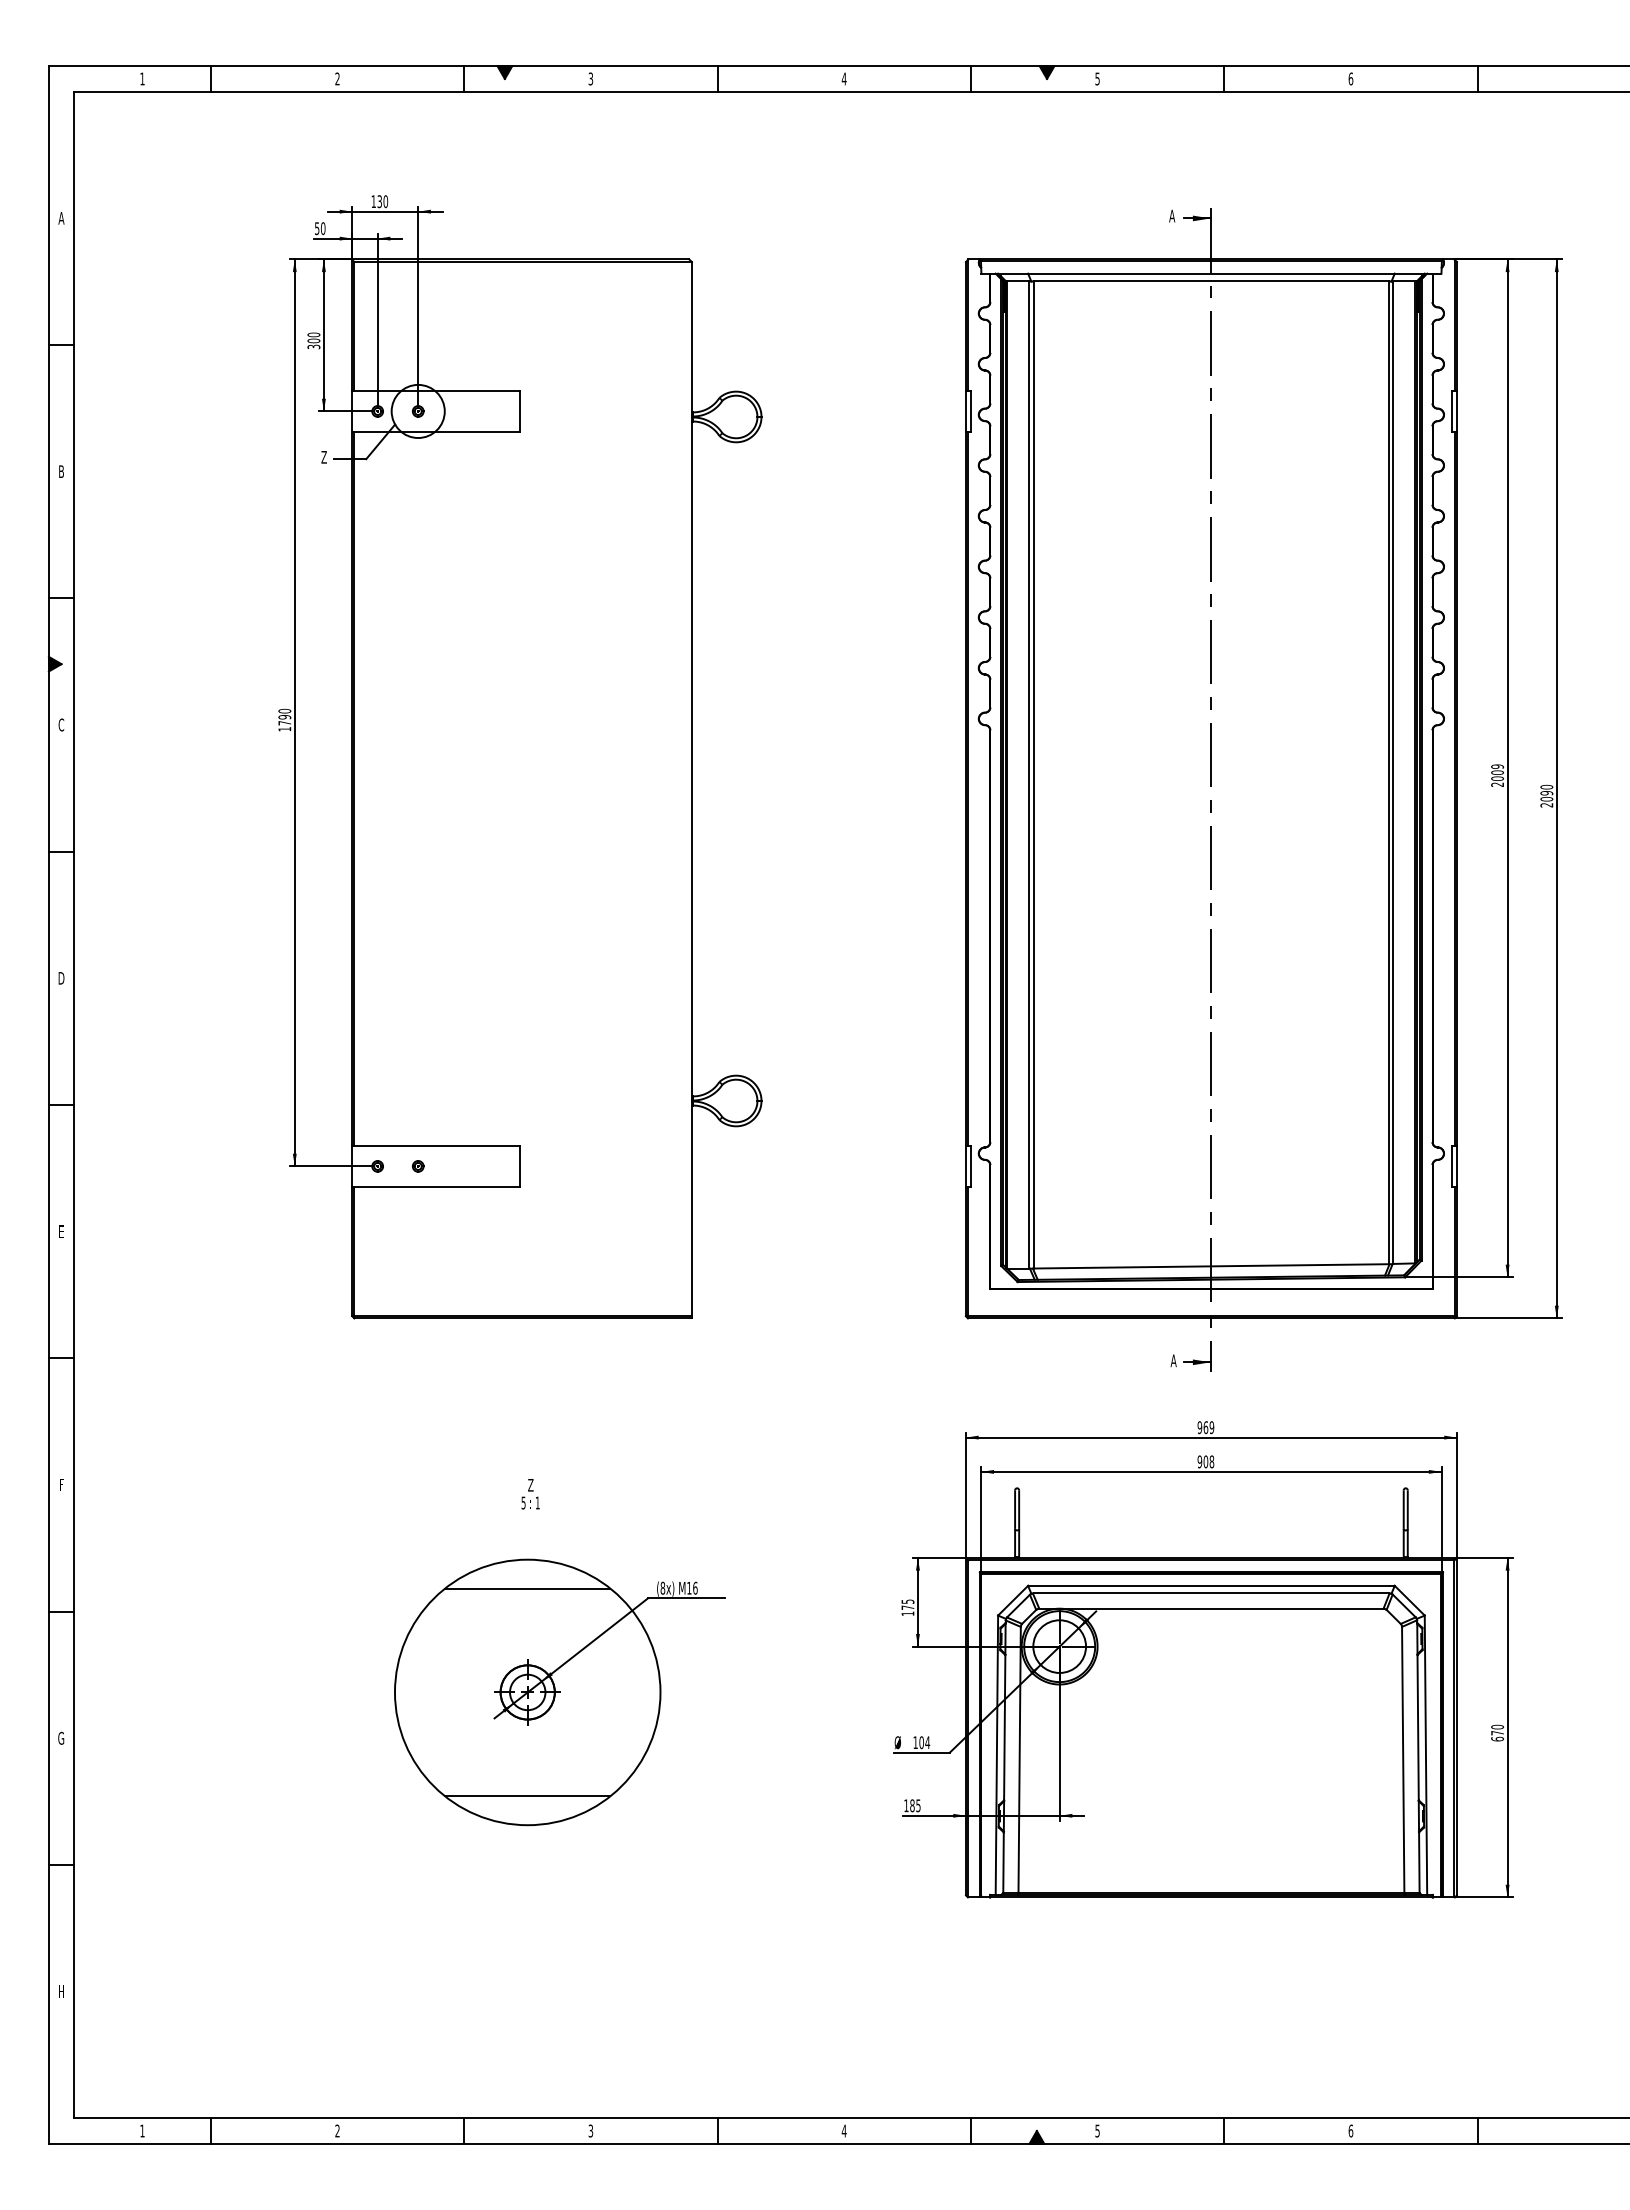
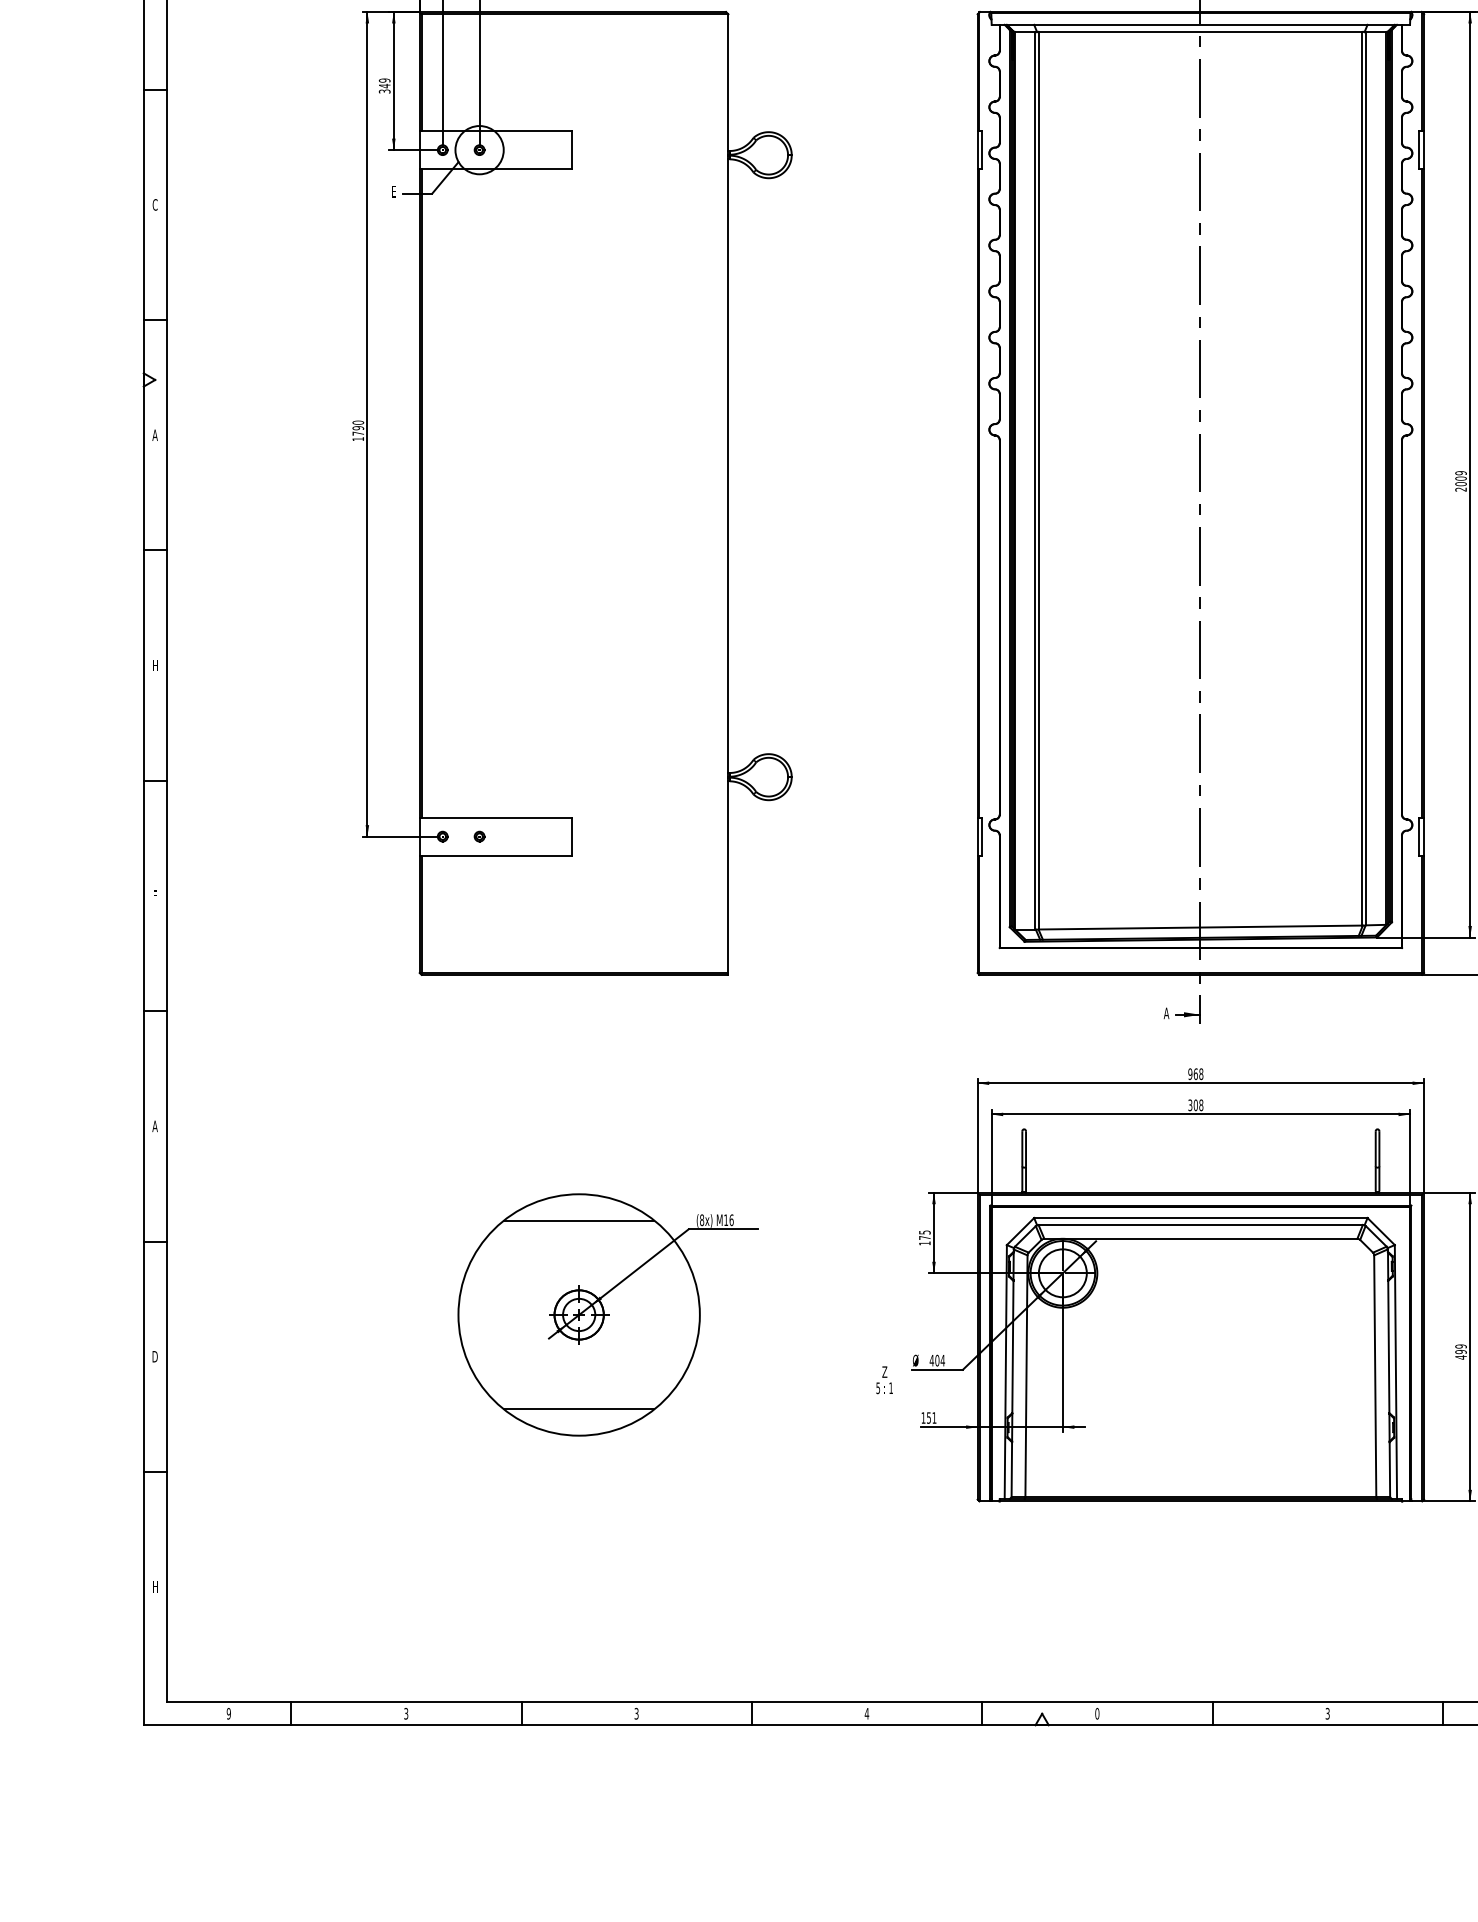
text: (313, 337) -> (384, 82), 300 -> 349
text: (323, 457) -> (393, 192), Z -> E
text: (61, 471) -> (155, 204), B -> C
fill: (54, 663) -> (148, 379), removed
text: (61, 724) -> (155, 434), C -> A
text: (61, 978) -> (155, 665), D -> H
text: (61, 1231) -> (155, 895), E -> F
text: (1211, 1427) -> (1200, 1074), 969 -> 968
text: (1199, 1461) -> (1190, 1104), 908 -> 308
text: (61, 1484) -> (155, 1125), F -> A
text: (530, 1494) -> (884, 1380), moved
text: (1497, 1733) -> (1460, 1352), 670 -> 499
text: (61, 1737) -> (155, 1355), G -> D
text: (915, 1742) -> (931, 1360), 104 -> 404
text: (915, 1805) -> (931, 1417), 185 -> 151
text: (142, 2130) -> (228, 1713), 1 -> 9
text: (1097, 2130) -> (1097, 1713), 5 -> 0
text: (1350, 2130) -> (1327, 1713), 6 -> 3
text: (337, 2131) -> (406, 1714), 2 -> 3
fill: (1036, 2137) -> (1041, 1719), removed

